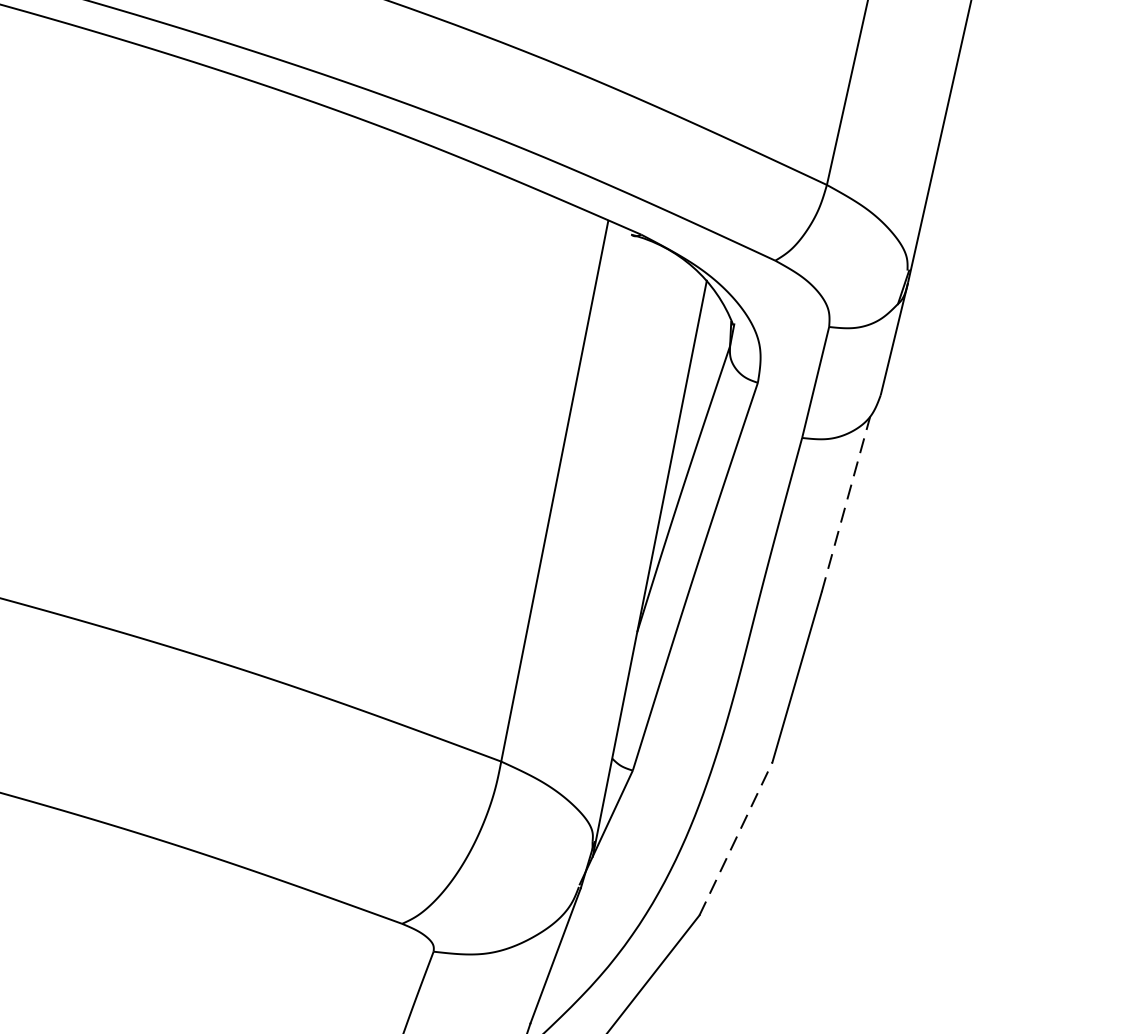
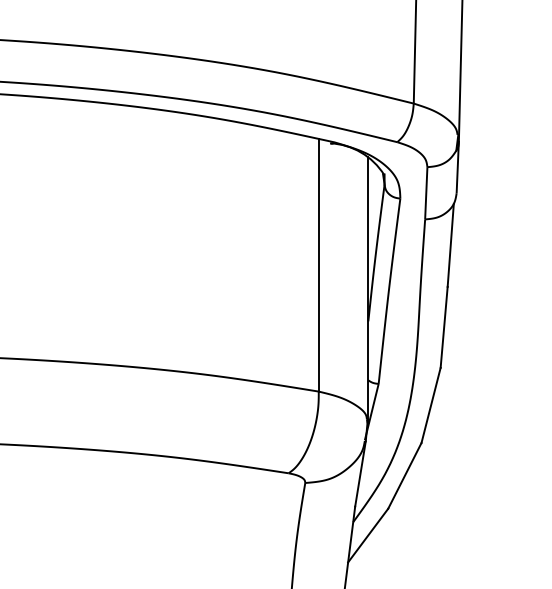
line: (845, 504) -> (450, 245), dashed -> solid
line: (736, 839) -> (431, 405), dashed -> solid

